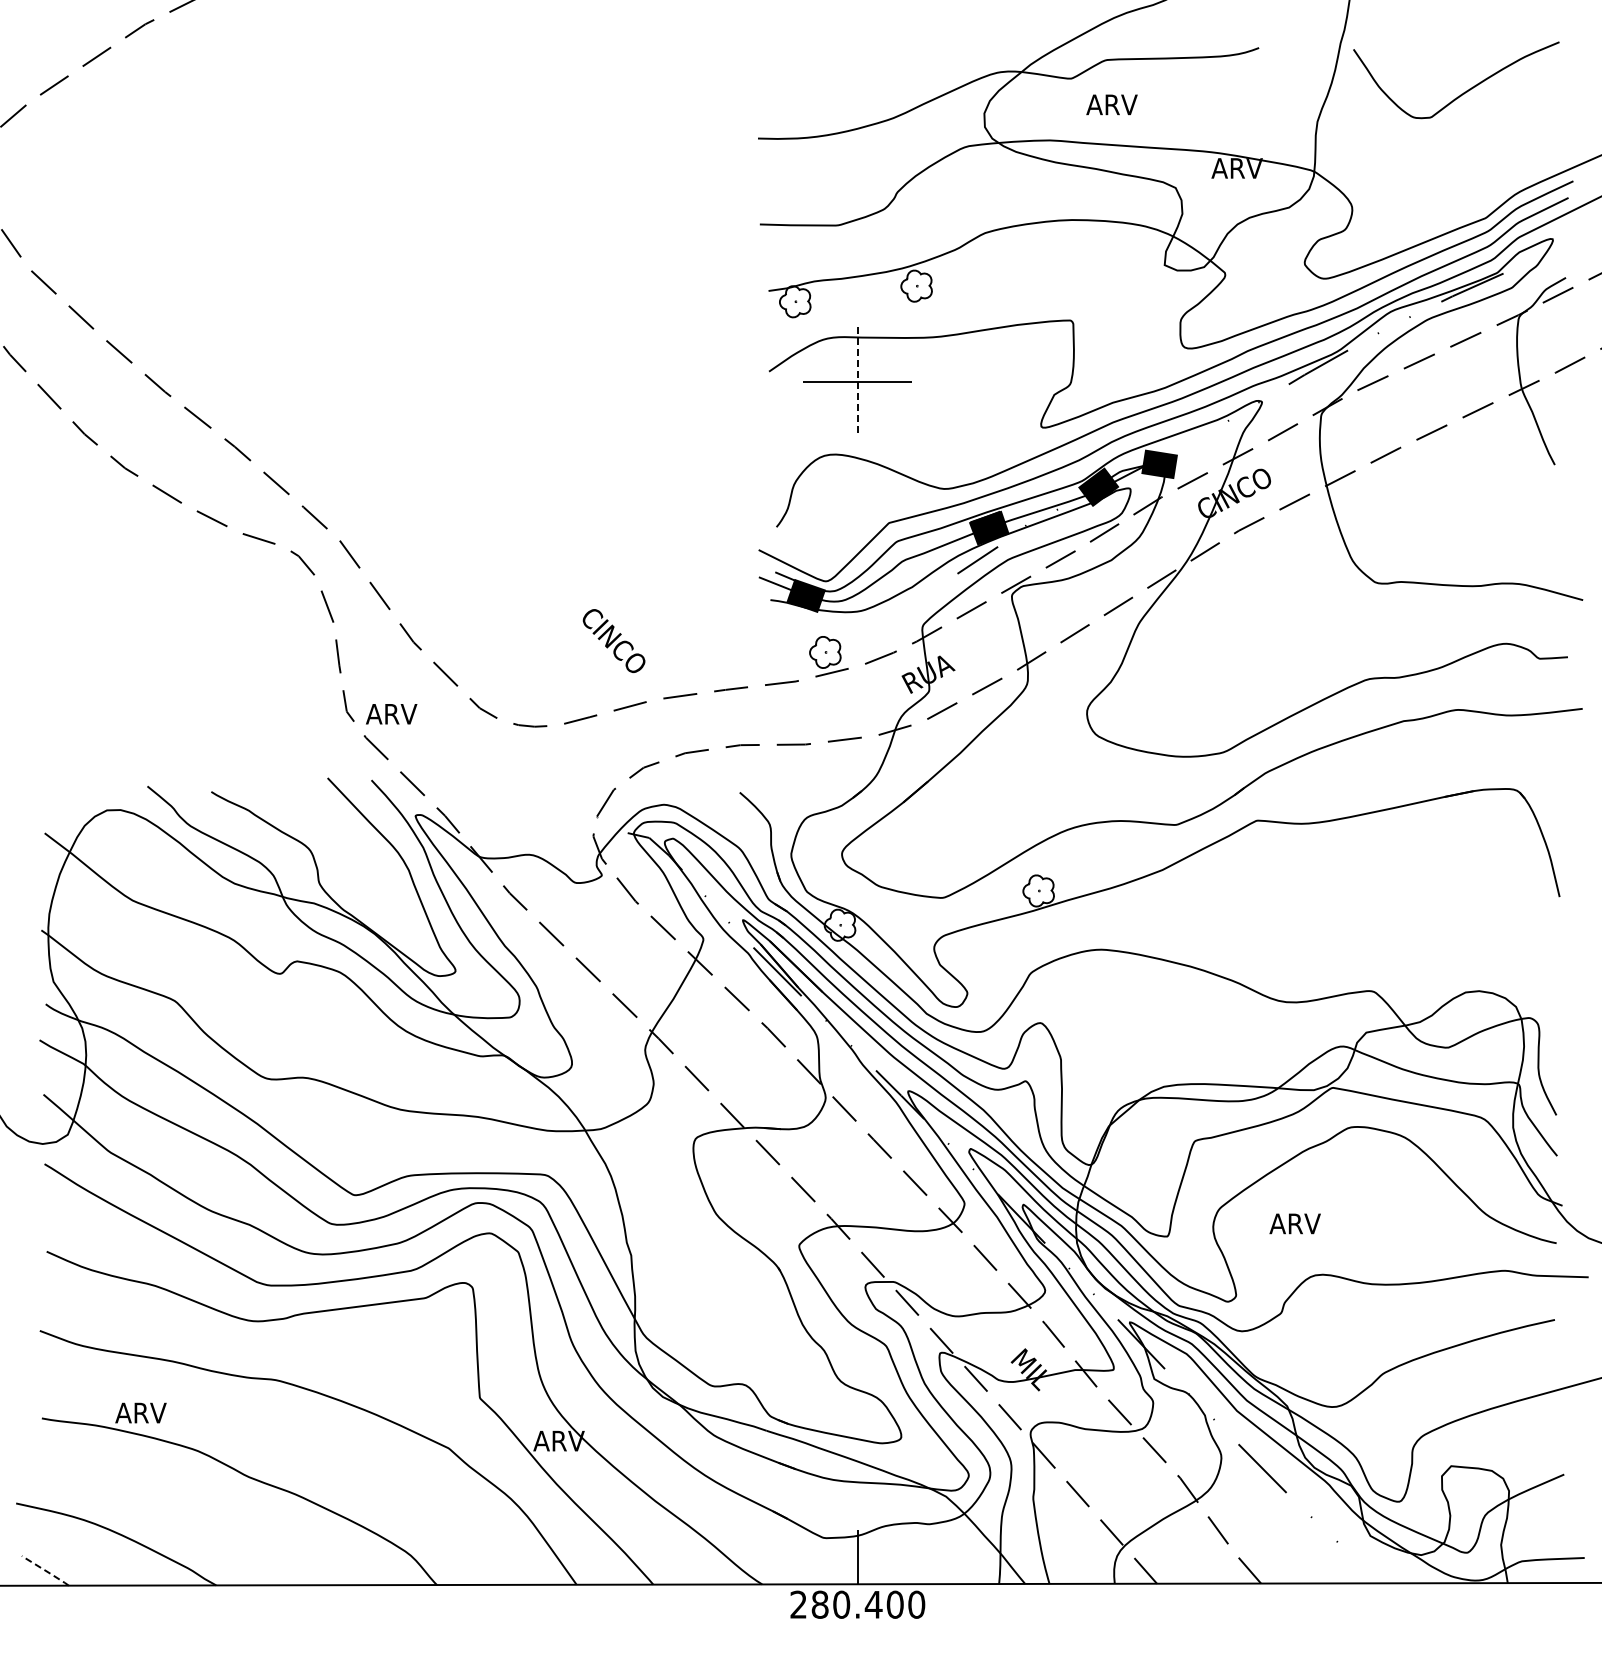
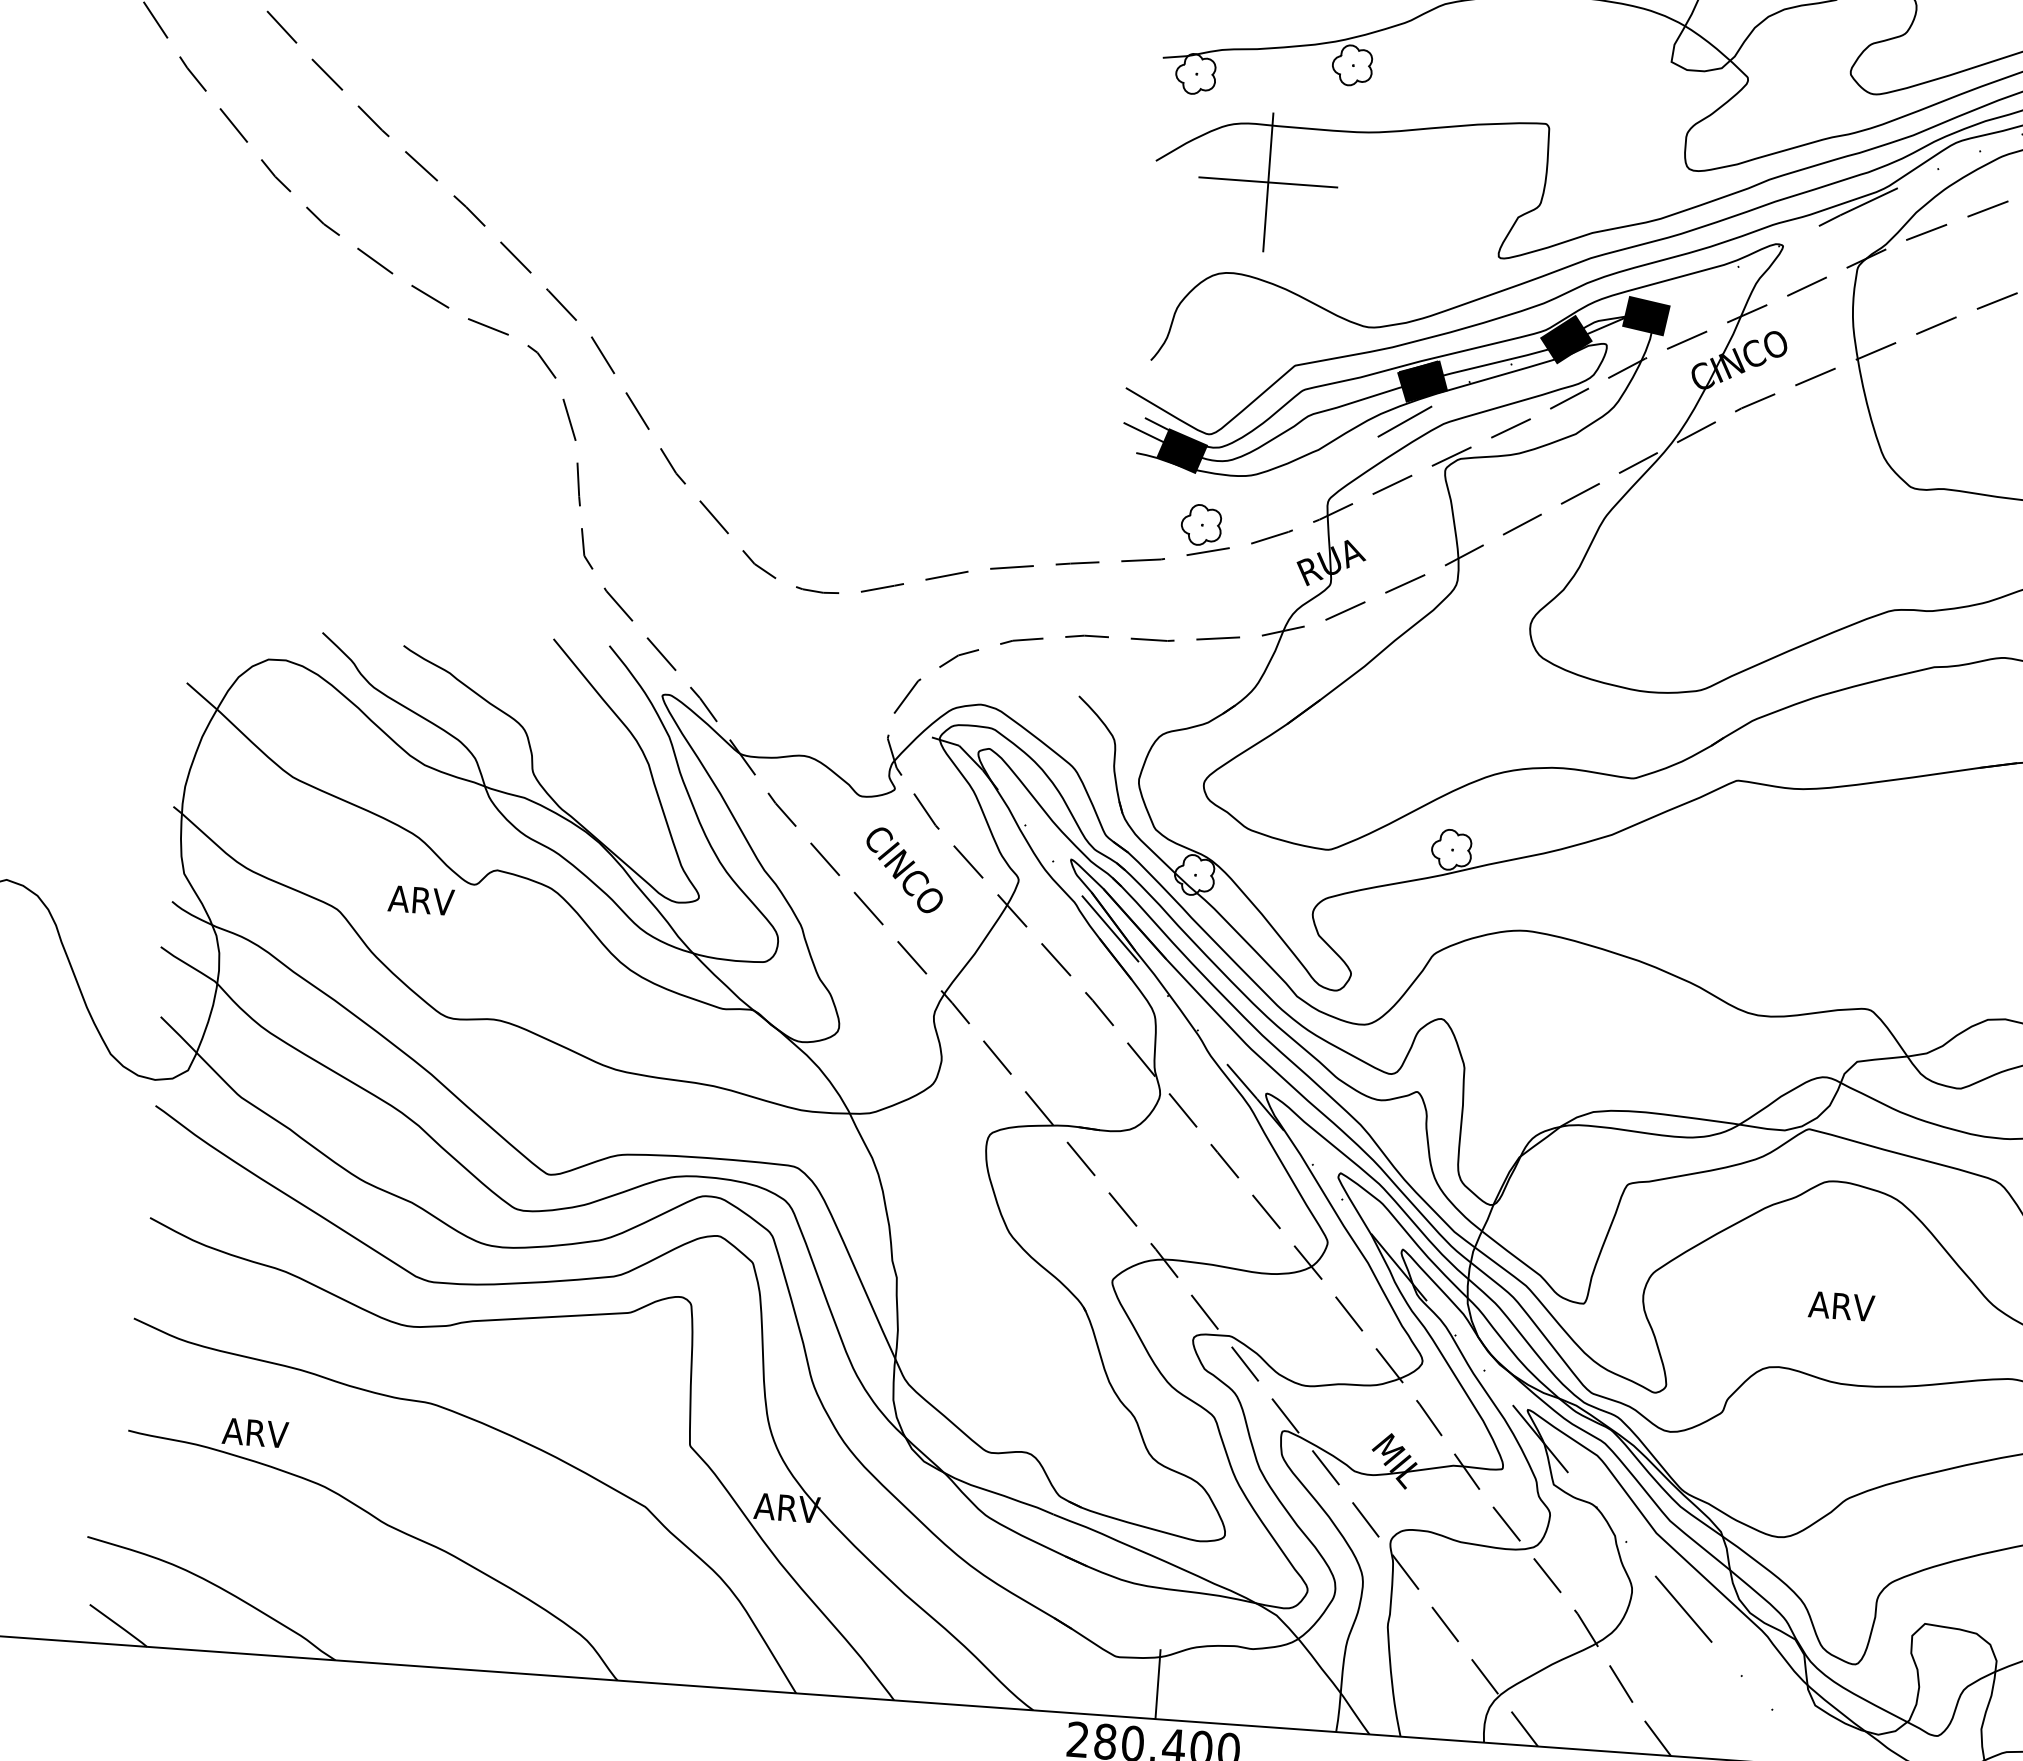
line: (857, 381) -> (1267, 181), dashed -> solid
text: (613, 640) -> (903, 869), moved
text: (391, 714) -> (421, 900), moved
text: (1294, 1223) -> (1840, 1305), moved
line: (46, 1571) -> (119, 1626), dashed -> solid

